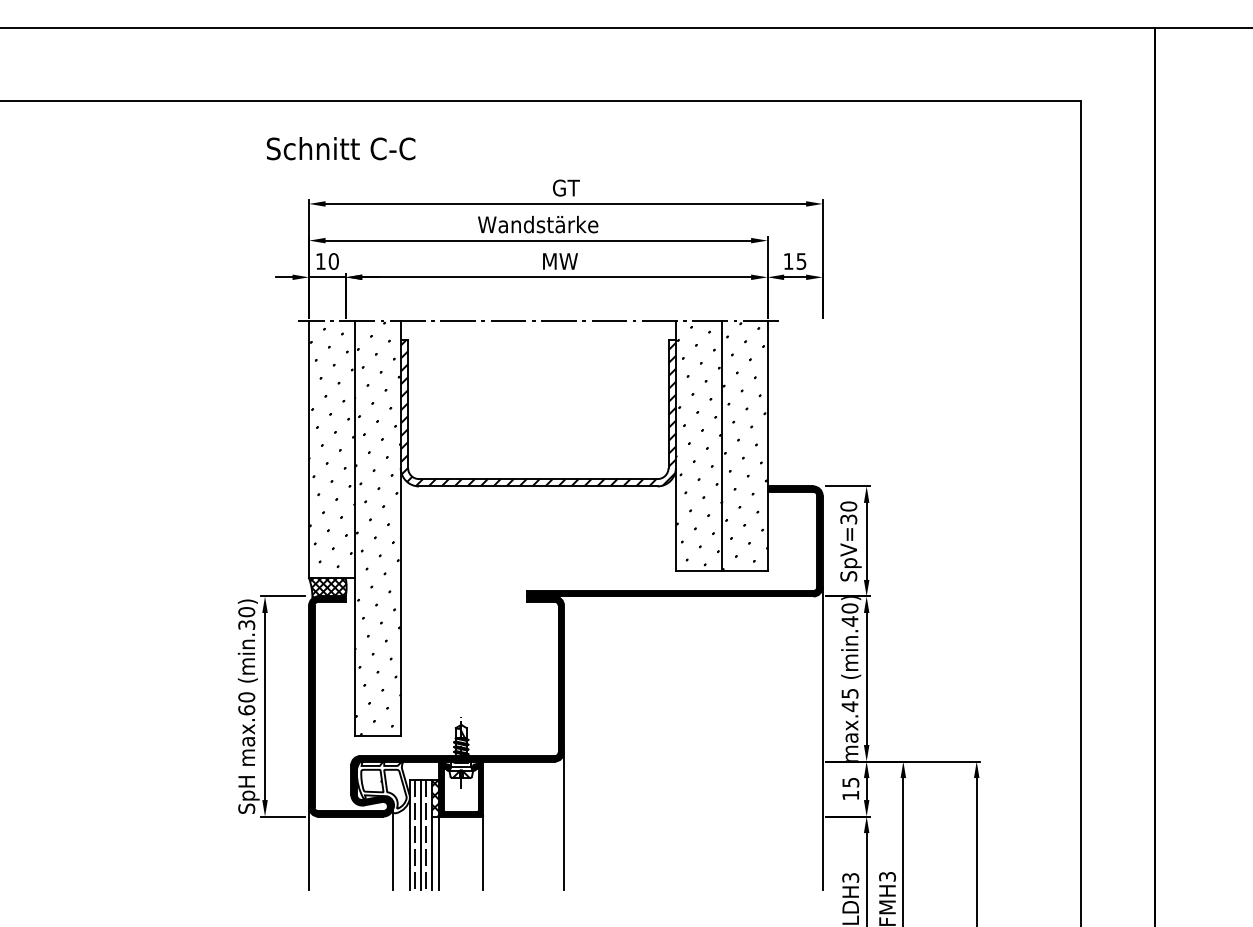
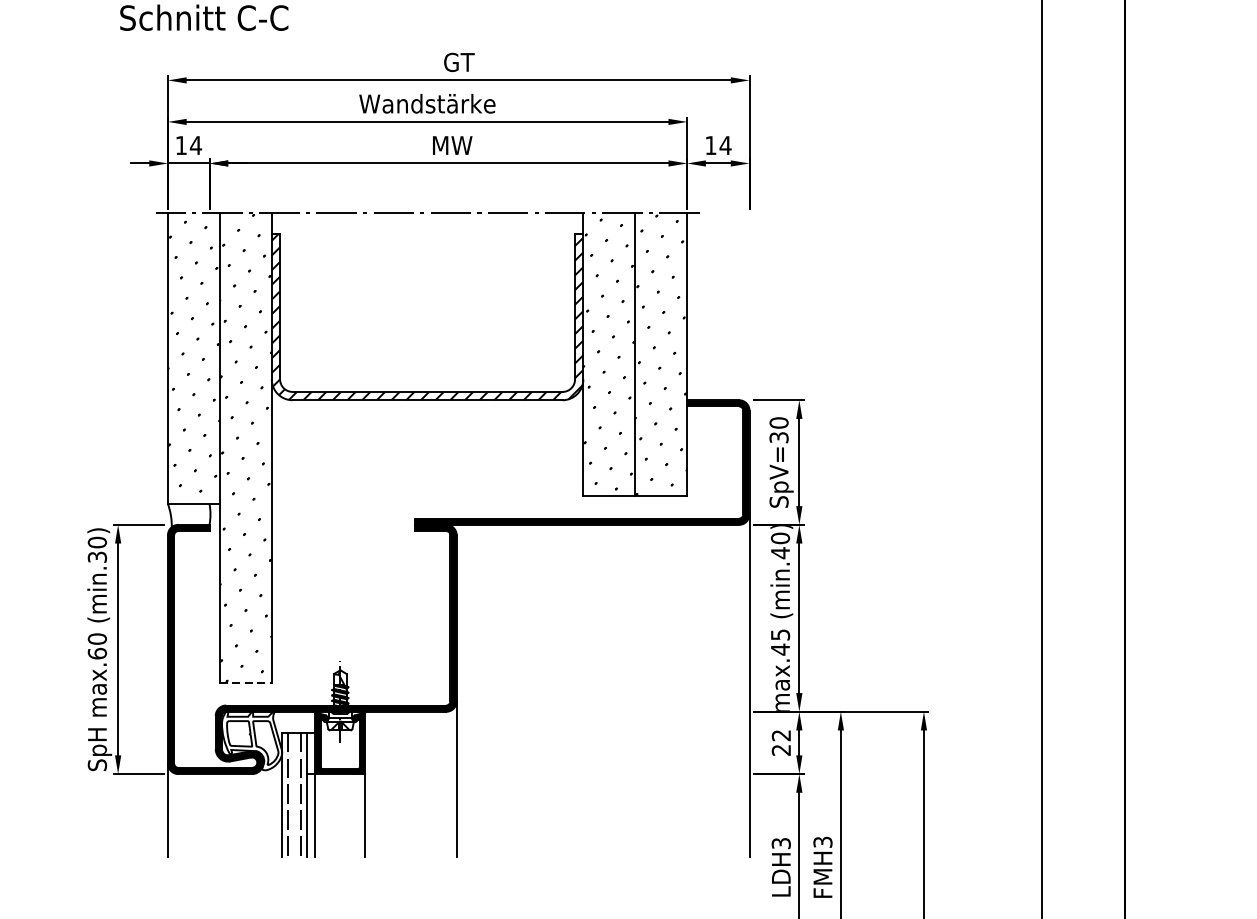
text: (333, 261) -> (195, 145), 10 -> 14
text: (801, 261) -> (725, 145), 15 -> 14
hatch: (327, 587) -> (188, 514), removed
line: (377, 735) -> (245, 682), solid -> dashed
text: (850, 789) -> (781, 743), 15 -> 22
hatch: (435, 797) -> (311, 752), removed
line: (420, 834) -> (294, 794), removed
line: (393, 847) -> (263, 809), removed

